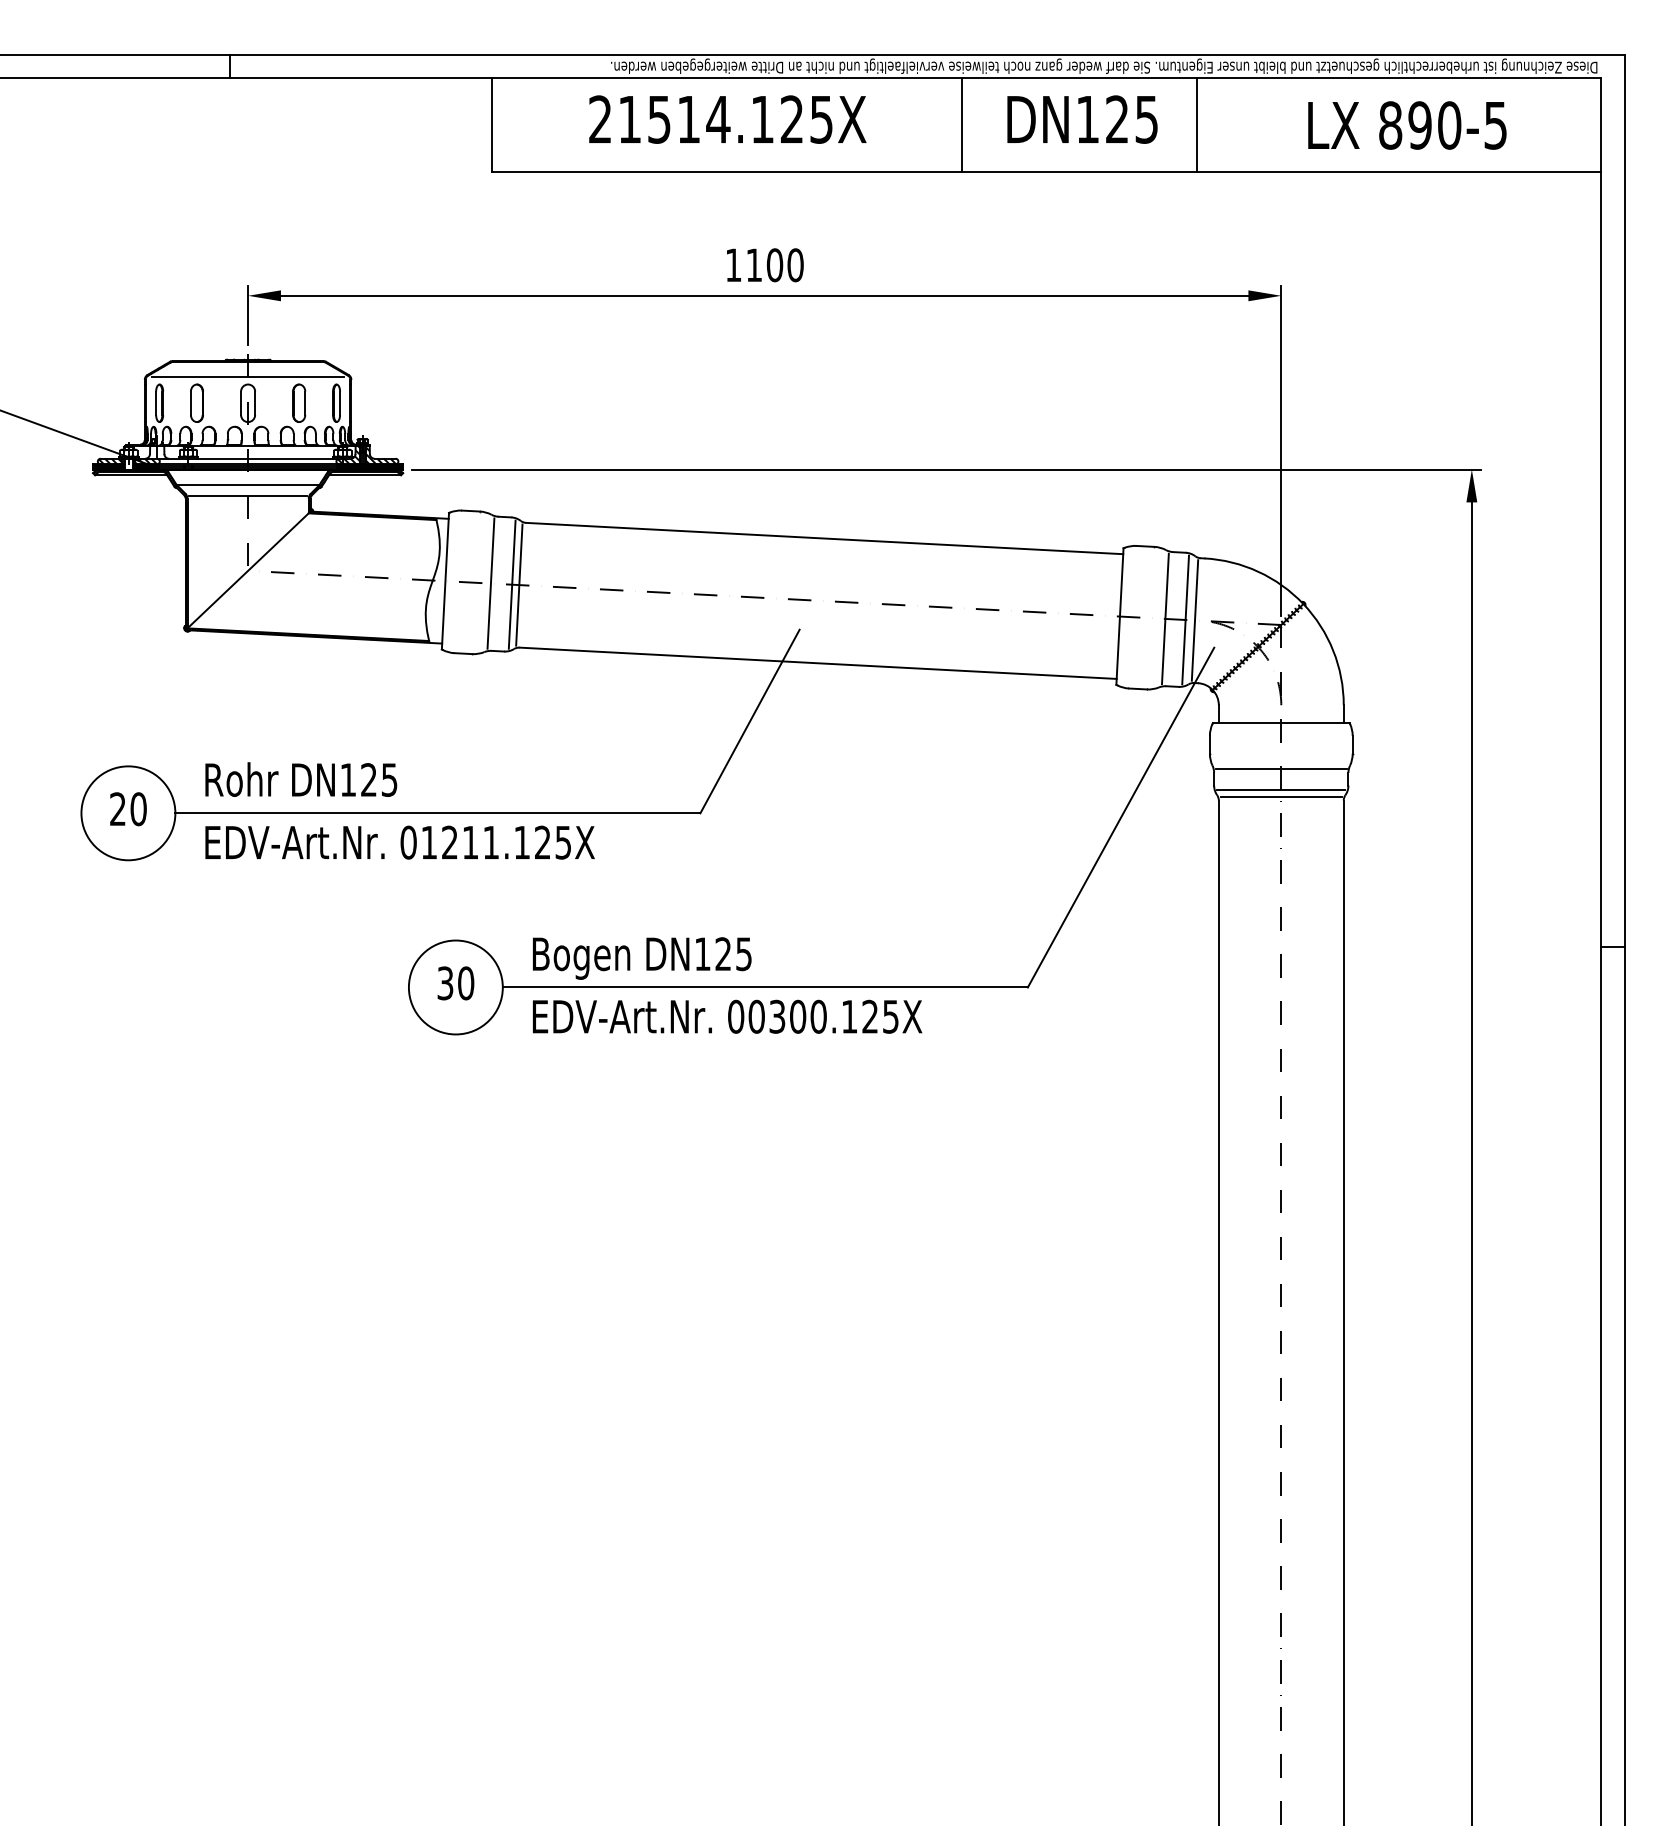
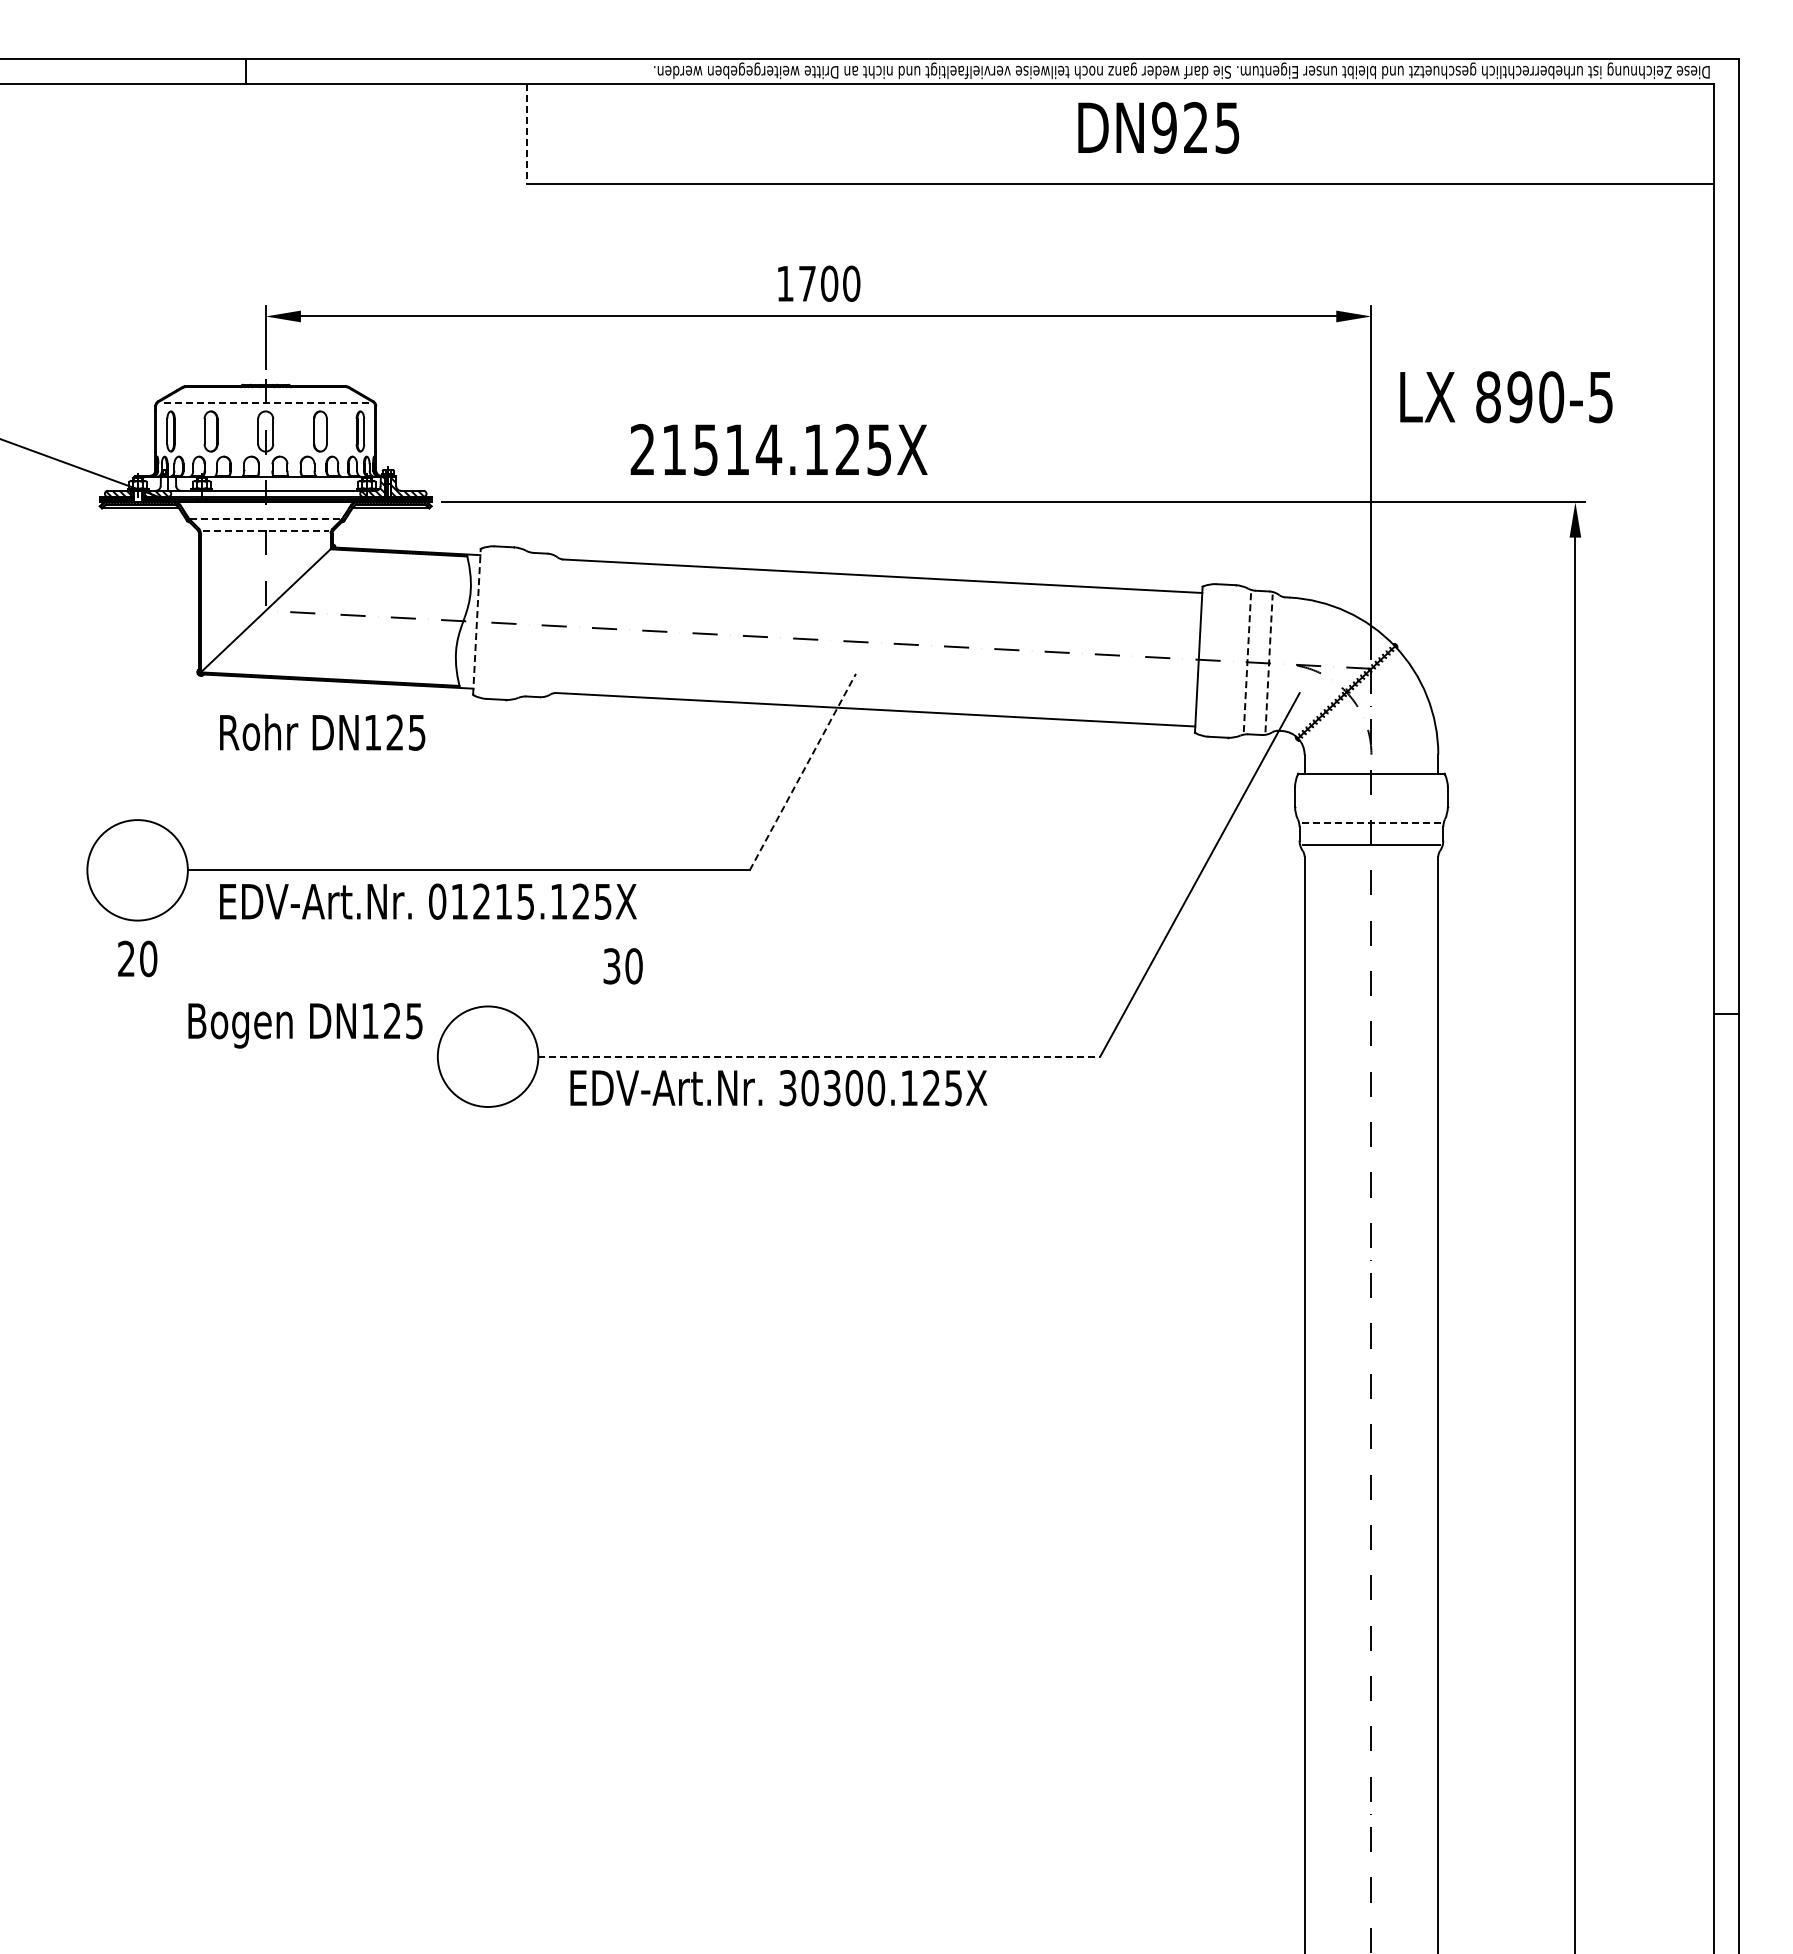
text: (727, 119) -> (778, 449), moved
text: (1087, 119) -> (1164, 127), DN125 -> DN925
line: (961, 124) -> (1029, 133), removed
line: (1197, 124) -> (1281, 133), removed
line: (492, 125) -> (527, 134), solid -> dashed
text: (1407, 125) -> (1506, 397), moved
text: (754, 264) -> (807, 283), 1100 -> 1700
line: (246, 377) -> (264, 403), solid -> dashed
line: (248, 485) -> (266, 519), solid -> dashed
line: (248, 495) -> (266, 530), solid -> dashed
line: (445, 580) -> (476, 621), solid -> dashed
line: (490, 583) -> (525, 624), removed
line: (511, 584) -> (547, 625), removed
line: (518, 584) -> (555, 625), removed
line: (1165, 619) -> (1247, 662), solid -> dashed
line: (1186, 620) -> (1269, 663), solid -> dashed
line: (1194, 620) -> (1278, 663), removed
line: (749, 721) -> (802, 772), solid -> dashed
line: (1281, 768) -> (1371, 822), solid -> dashed
text: (301, 778) -> (322, 731), moved
line: (1281, 796) -> (1371, 852), removed
text: (128, 808) -> (137, 958), moved
text: (490, 842) -> (525, 901), 01211.125X -> 01215.125X
text: (642, 958) -> (305, 1025), moved
text: (455, 983) -> (622, 966), moved
line: (765, 987) -> (819, 1056), solid -> dashed
text: (735, 1017) -> (787, 1088), 00300.125X -> 30300.125X

